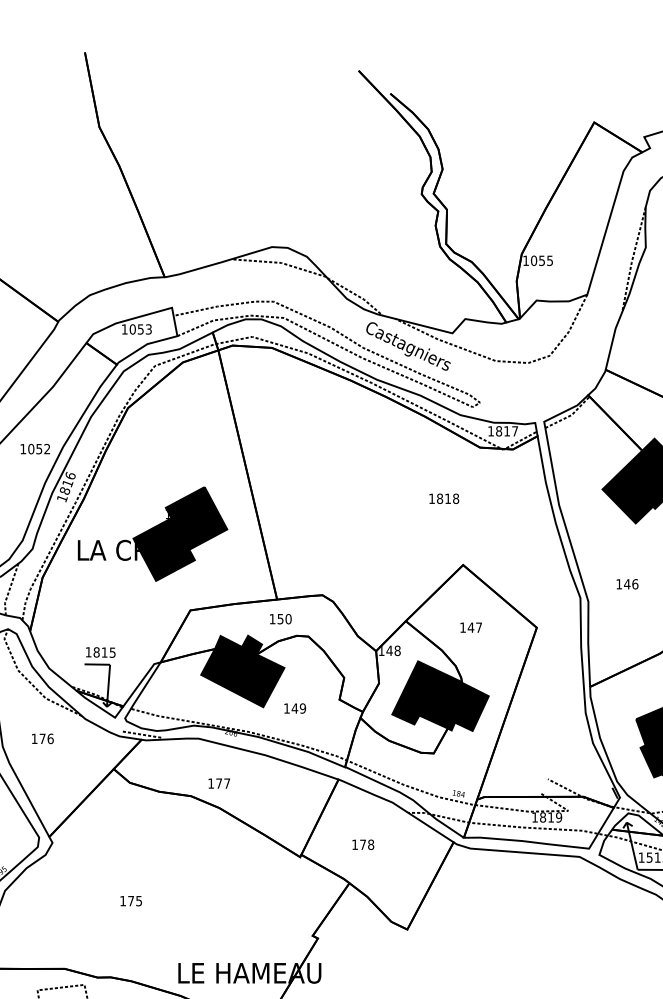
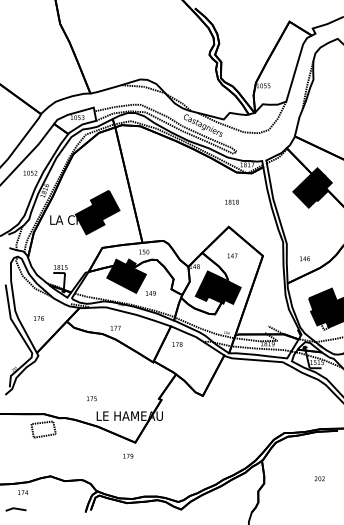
text: (443, 497) -> (231, 201), moved
text: (626, 583) -> (304, 258), moved
text: (41, 738) -> (38, 318), moved
text: (363, 844) -> (177, 344), moved
text: (130, 900) -> (91, 398), moved

